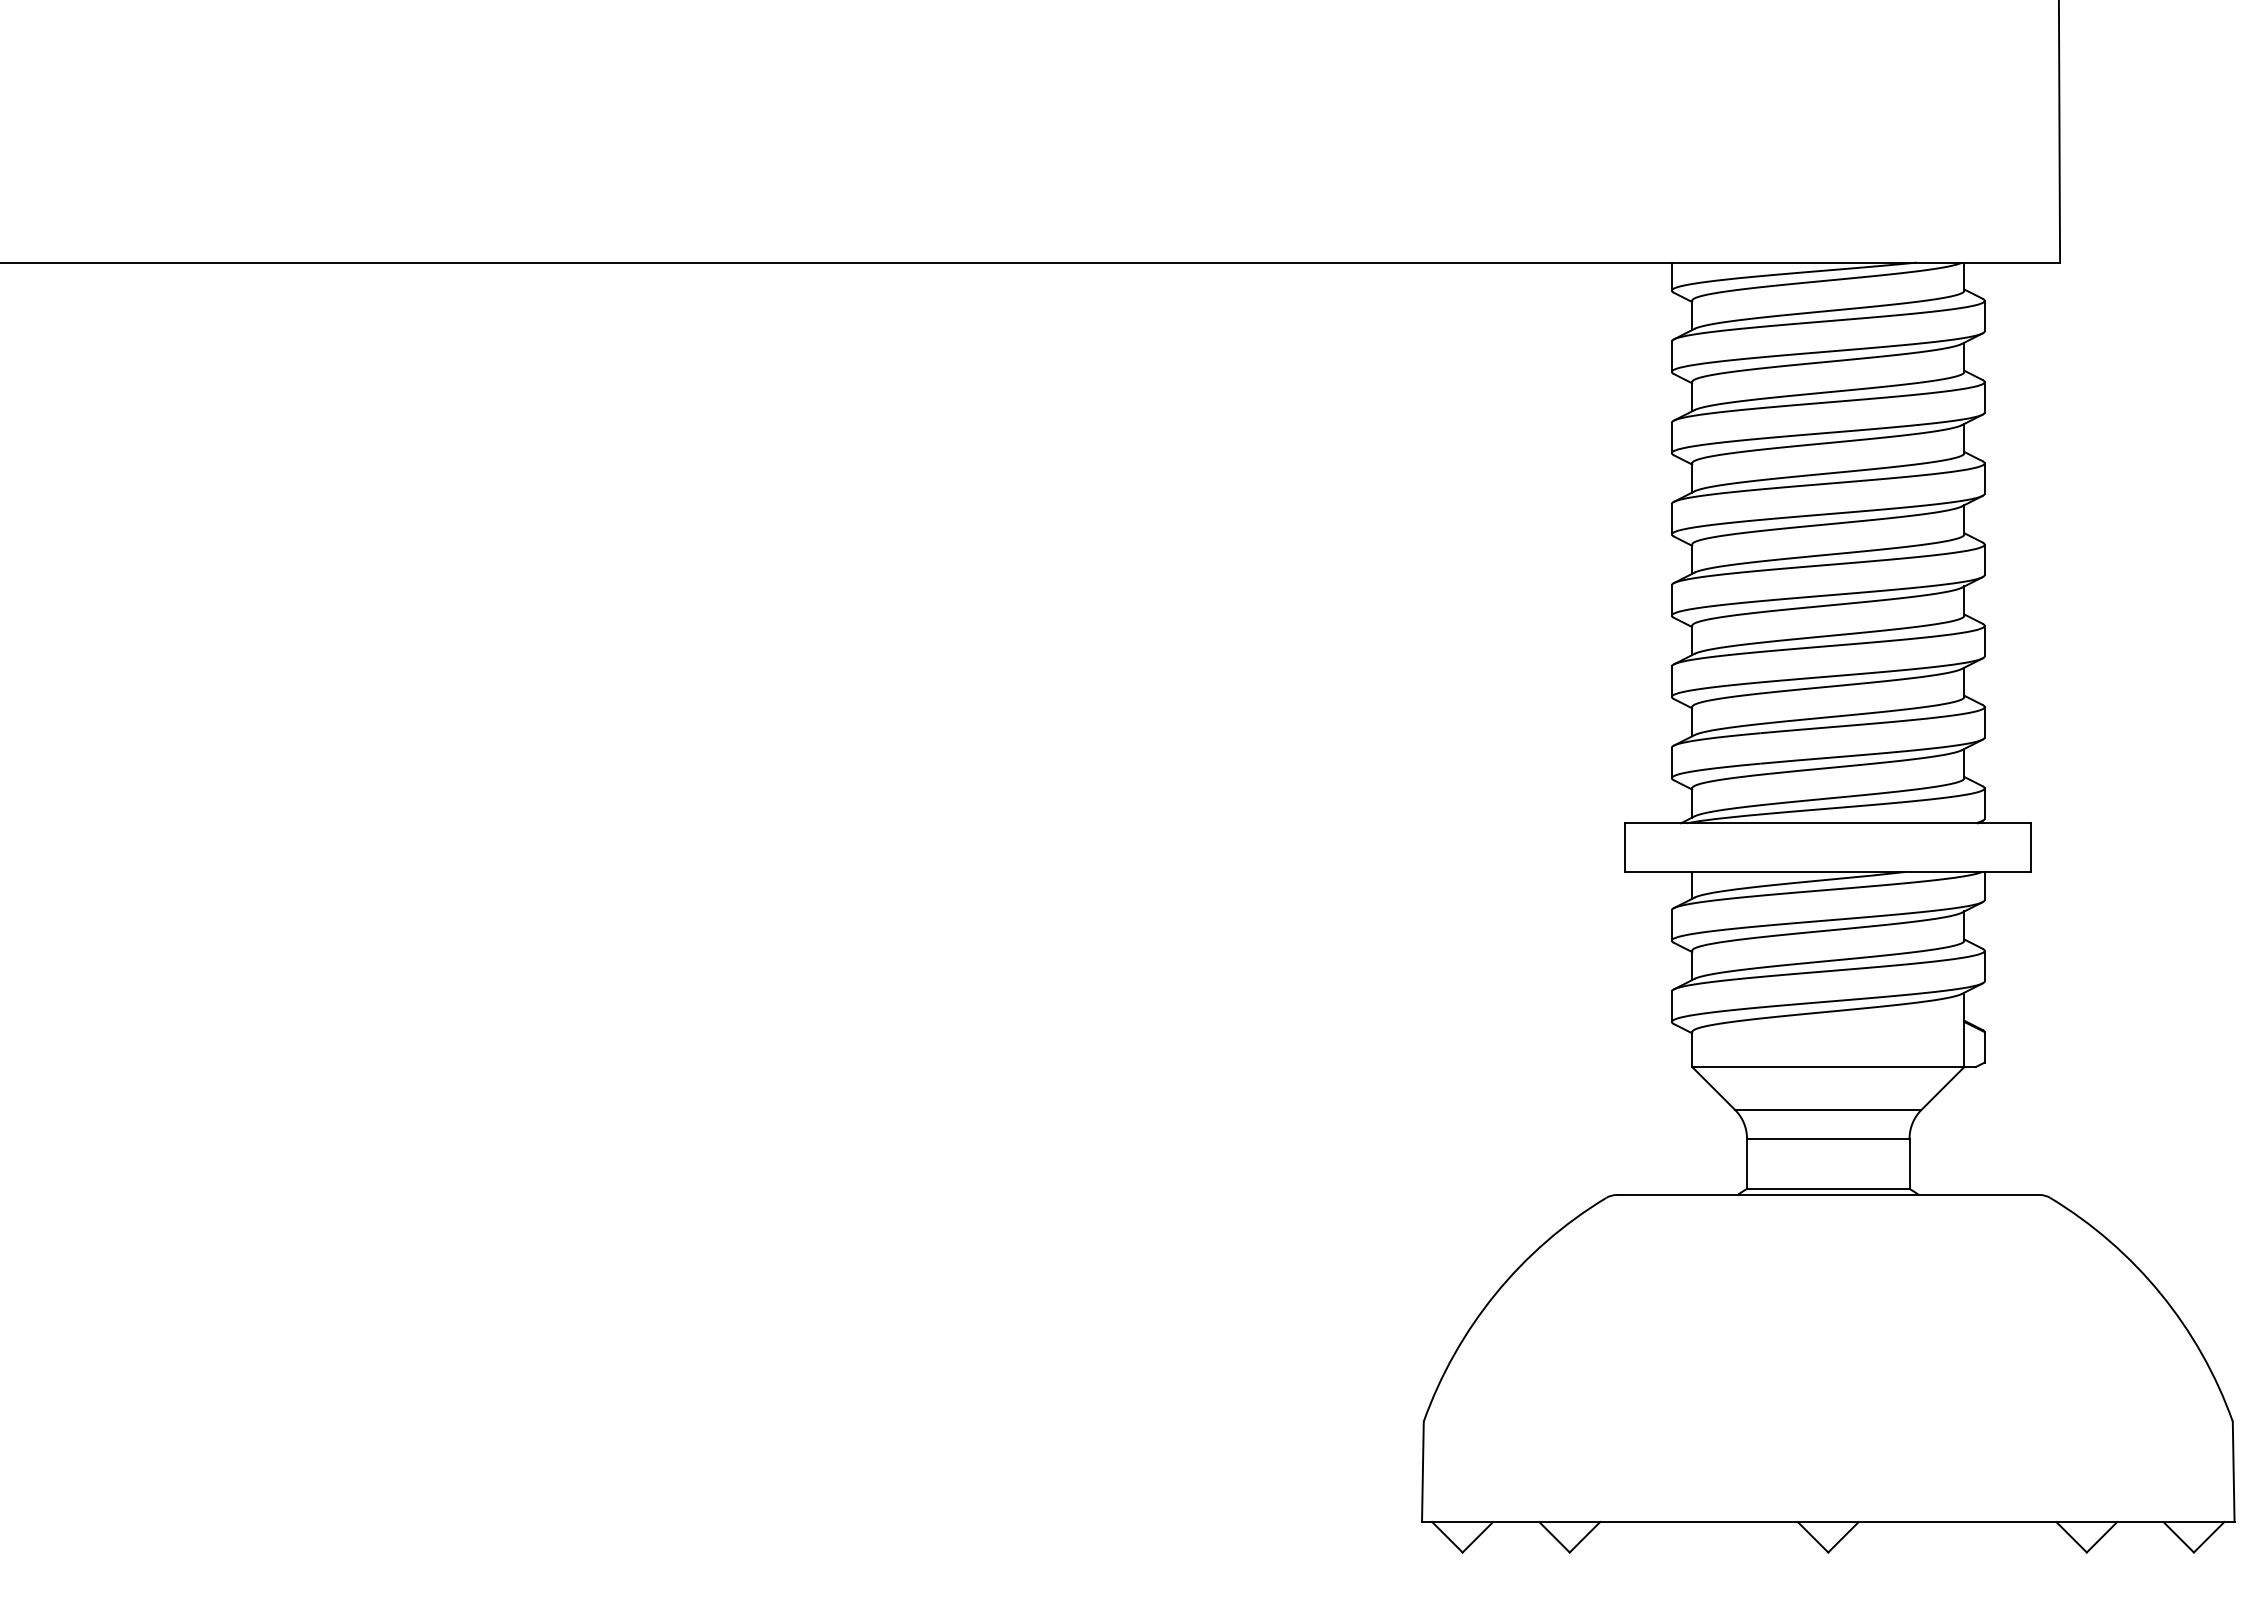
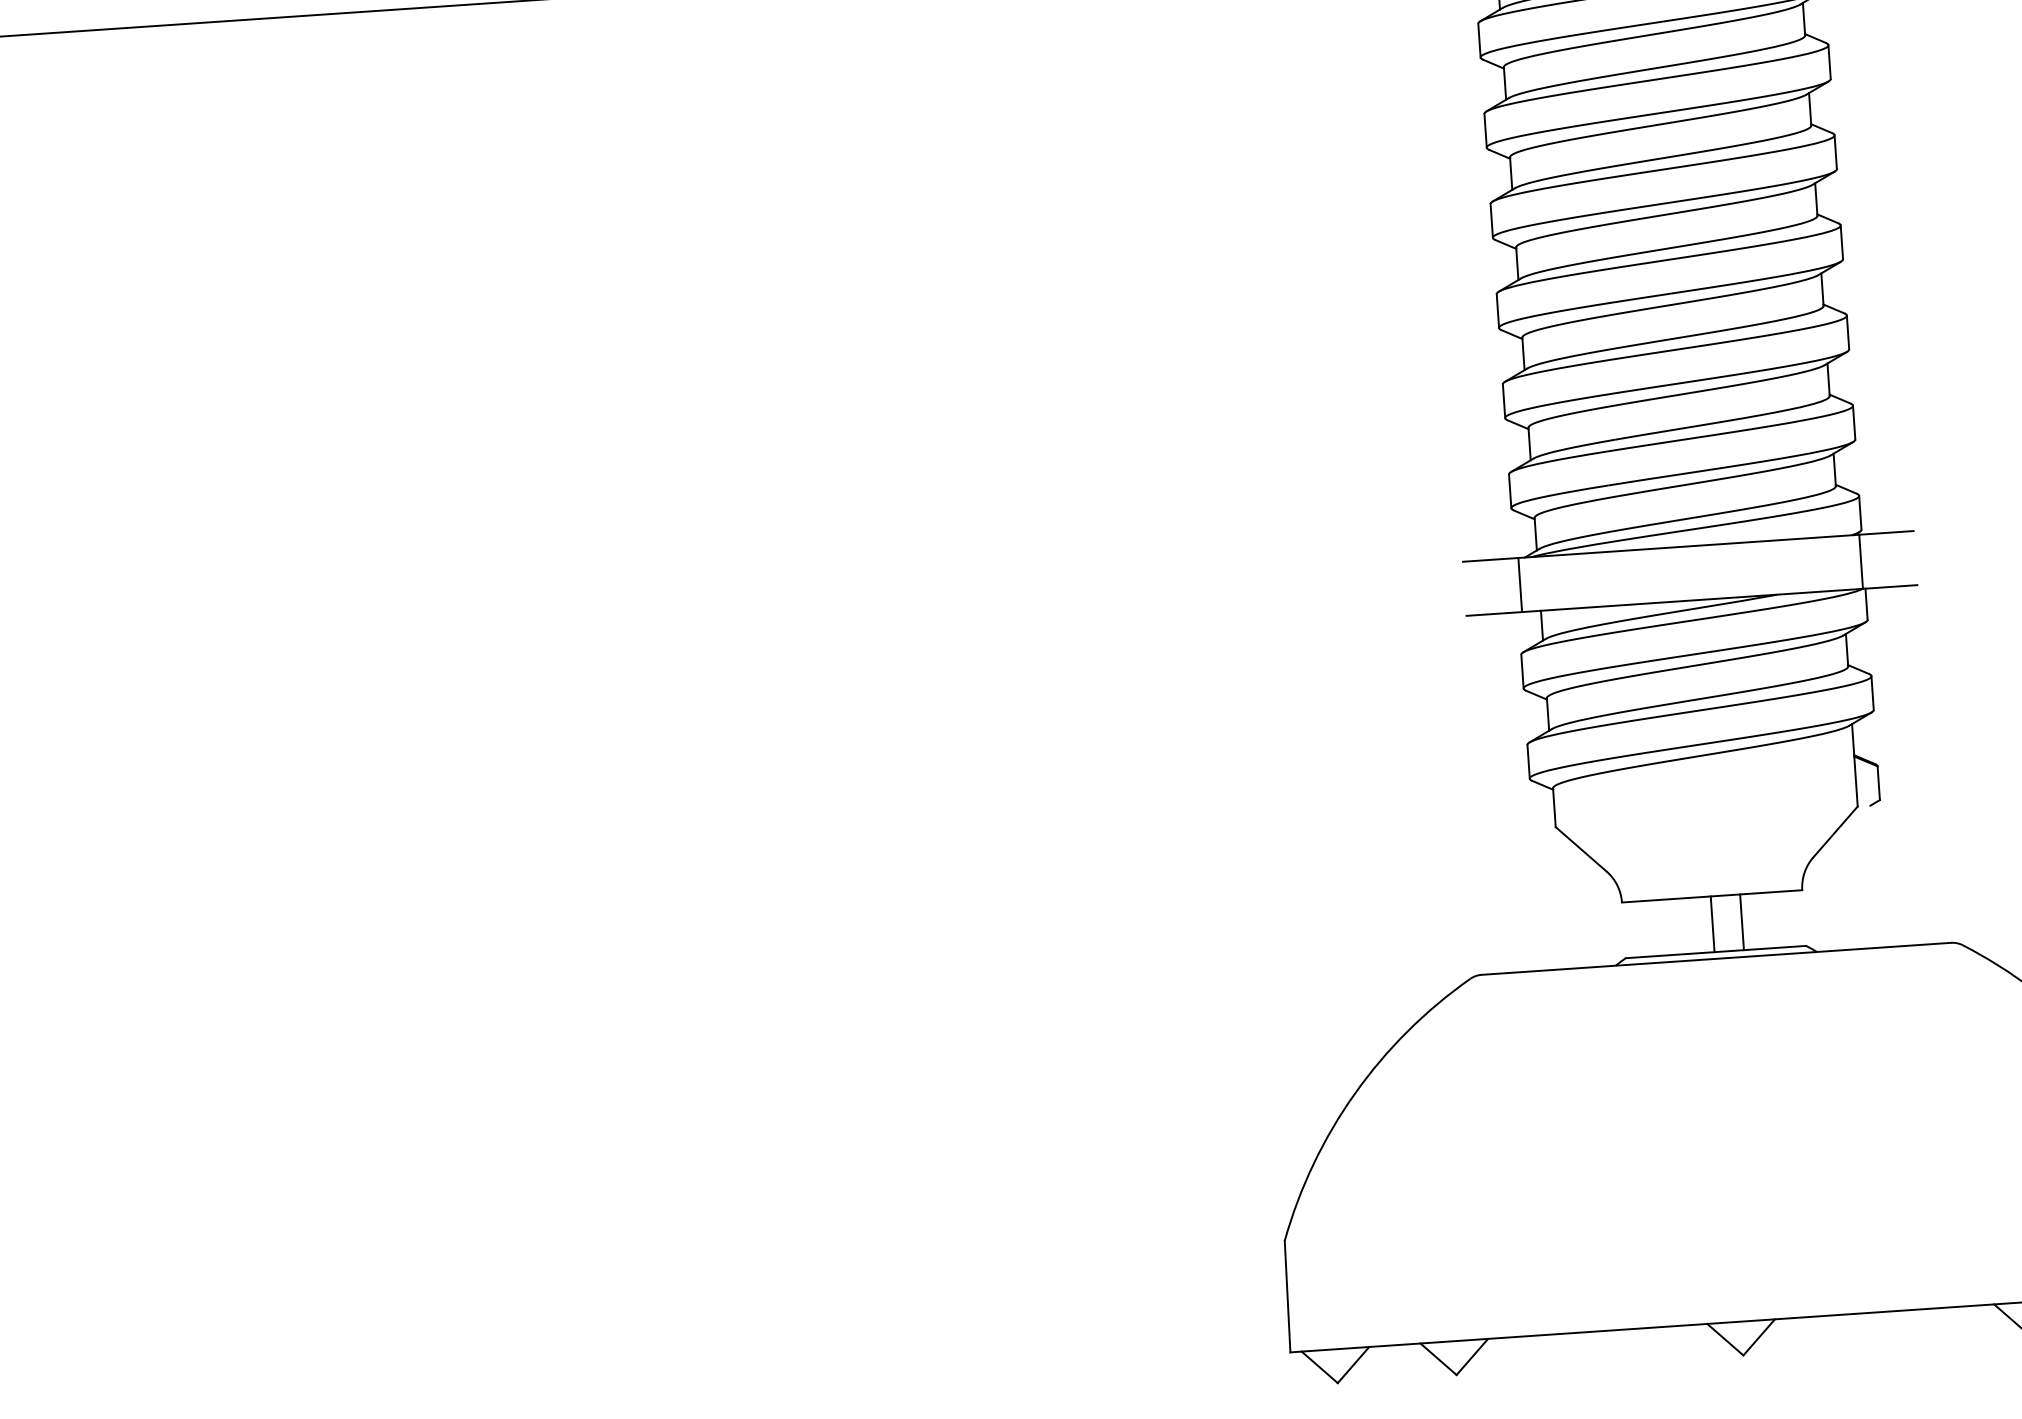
line: (1625, 847) -> (1520, 584), moved
line: (2031, 847) -> (1861, 561), moved
line: (1833, 1067) -> (1712, 816), removed
line: (1828, 1109) -> (1710, 863), removed
line: (1747, 1163) -> (1713, 923), moved
line: (1909, 1163) -> (1741, 921), moved

